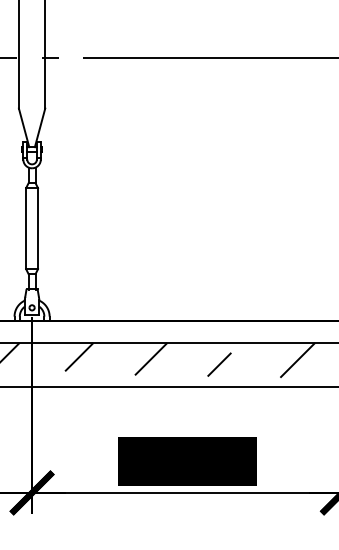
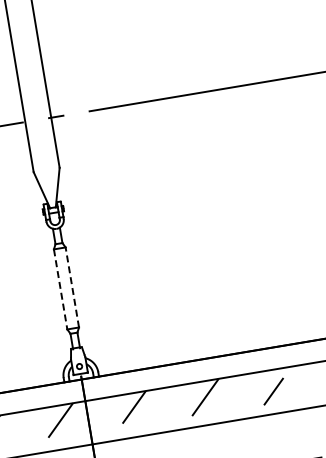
line: (26, 228) -> (60, 289), solid -> dashed
line: (38, 228) -> (72, 287), solid -> dashed

